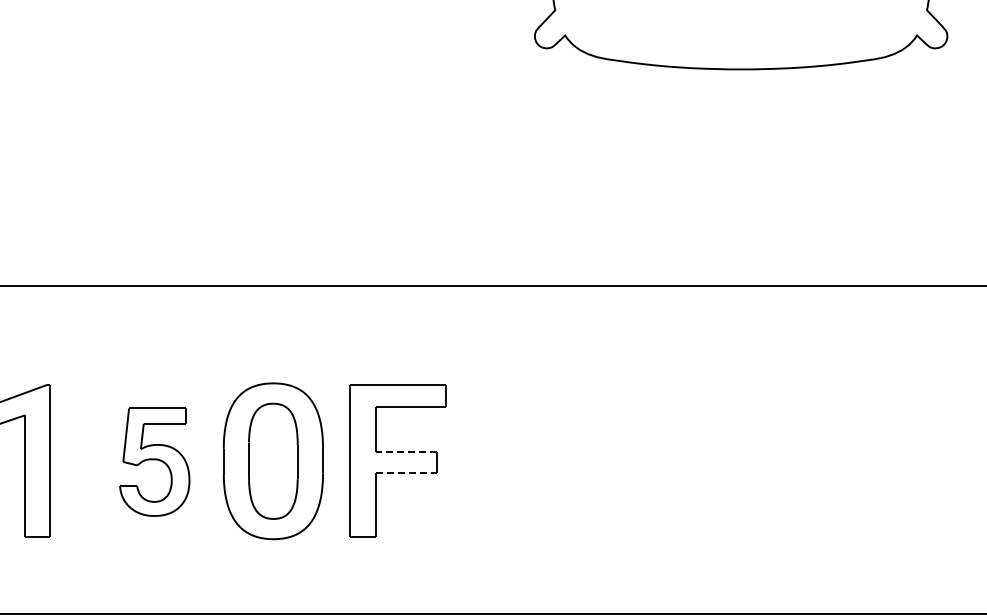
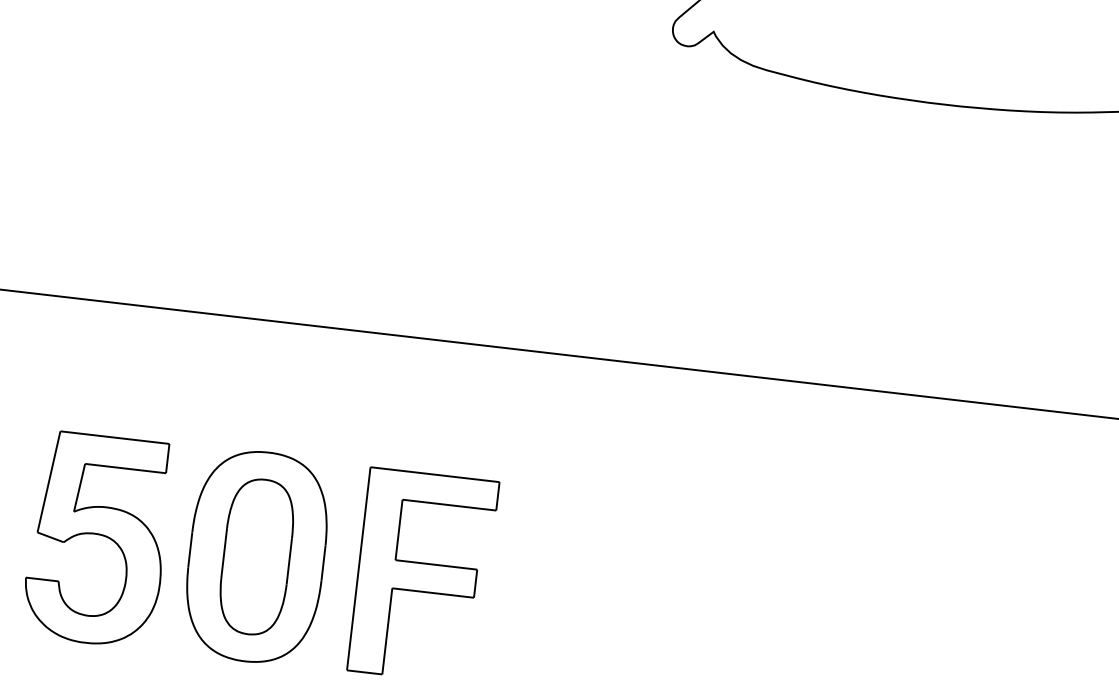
line: (405, 451) -> (435, 564), dashed -> solid
part: (154, 461) -> (97, 538), size x1.43
line: (406, 472) -> (433, 592), dashed -> solid

